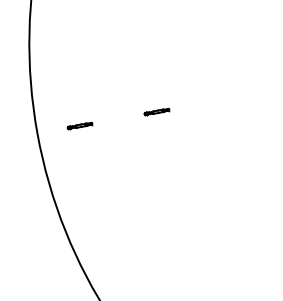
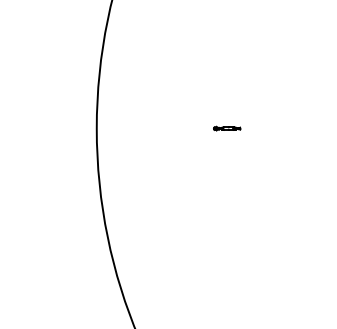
part: (80, 125) -> (143, 128), removed

